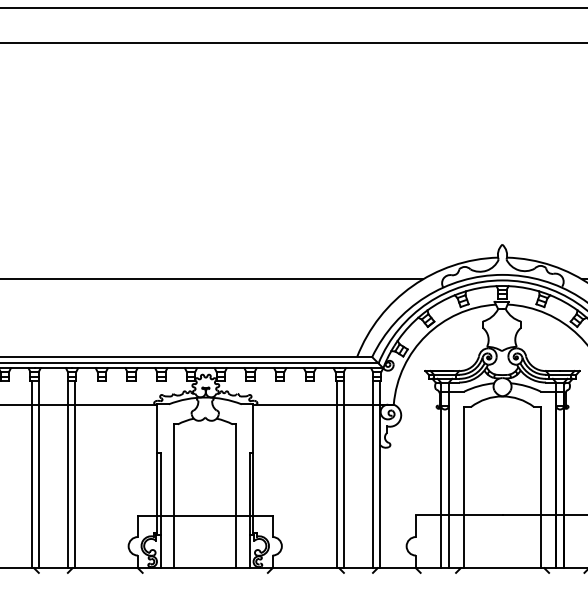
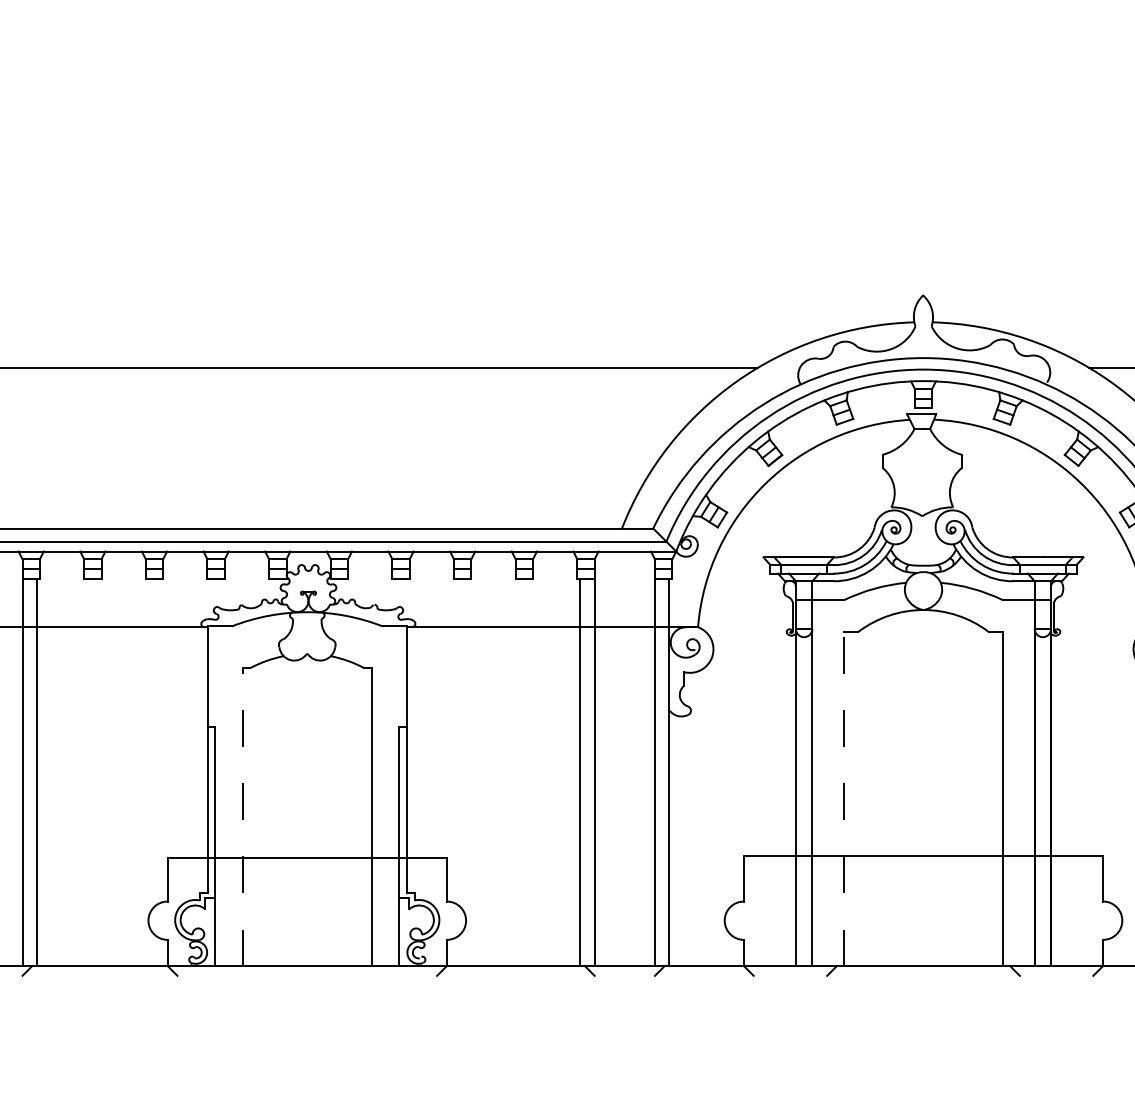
line: (464, 487) -> (844, 798), solid -> dashed
line: (174, 496) -> (243, 817), solid -> dashed

